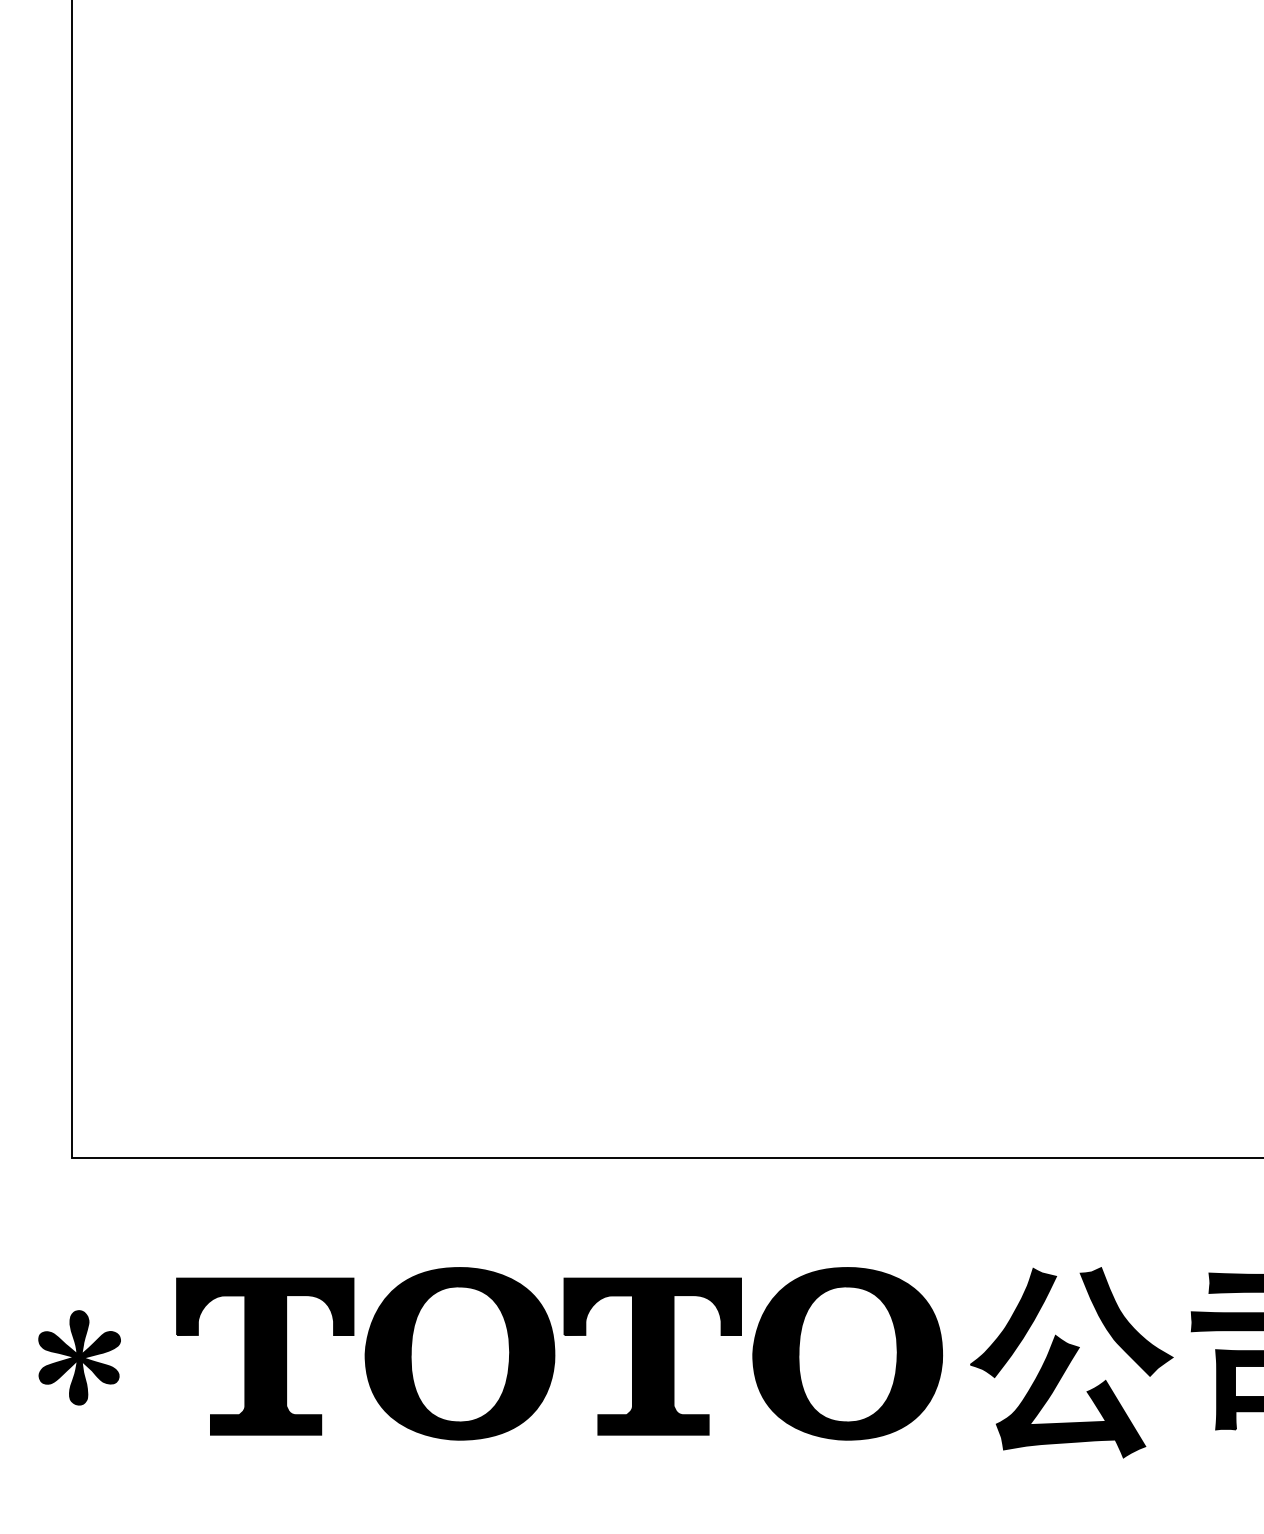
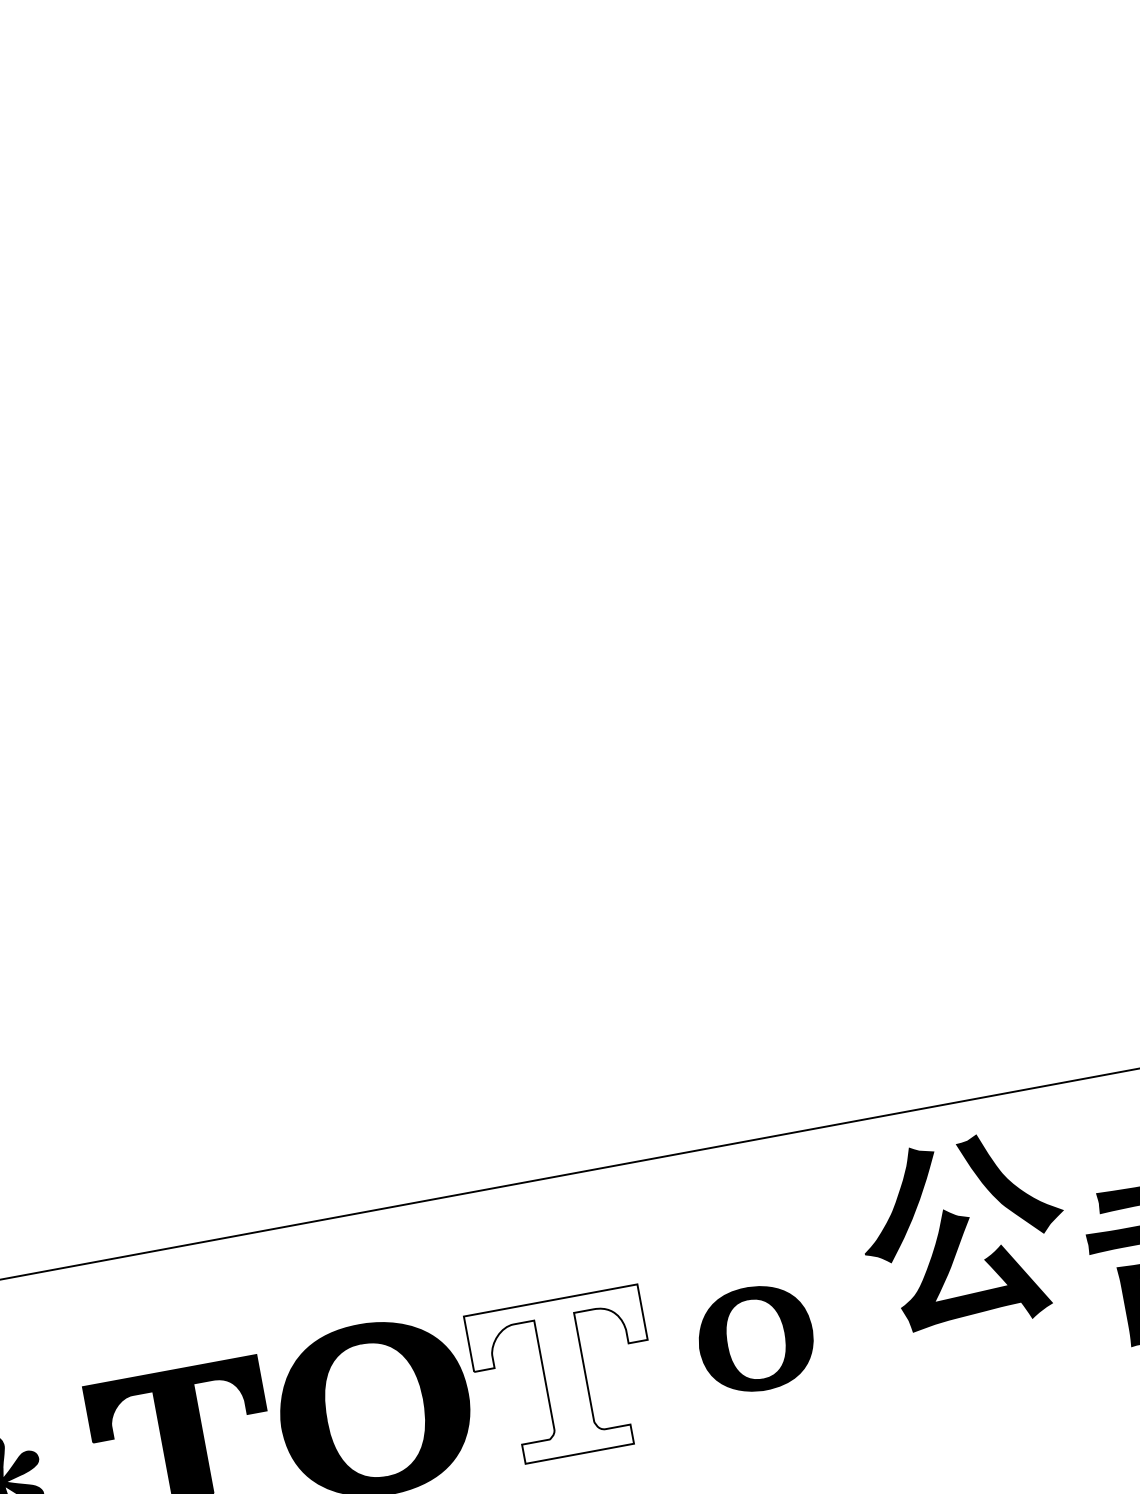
part: (847, 1353) -> (755, 1338), size x0.6
fill: (652, 1356) -> (564, 1377), removed
part: (1071, 1362) -> (964, 1233), moved

